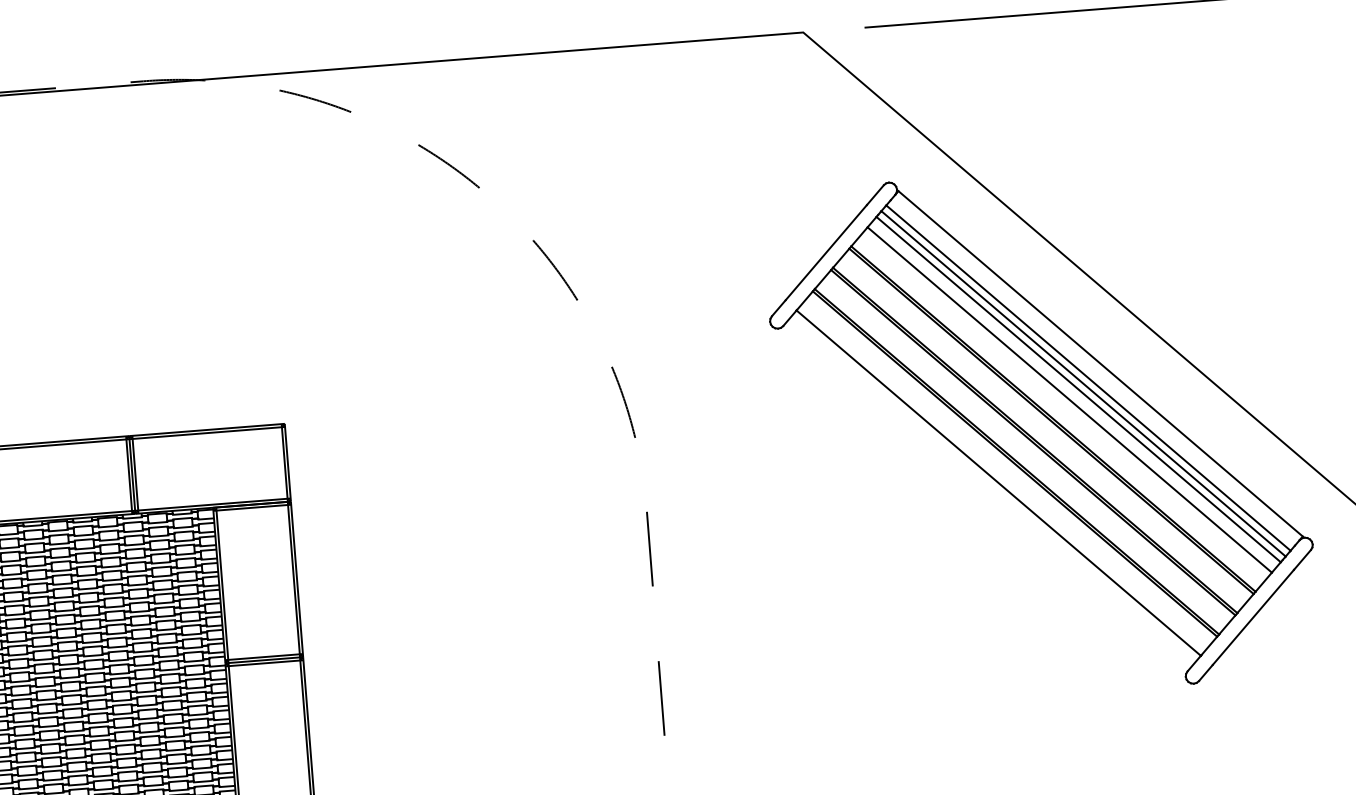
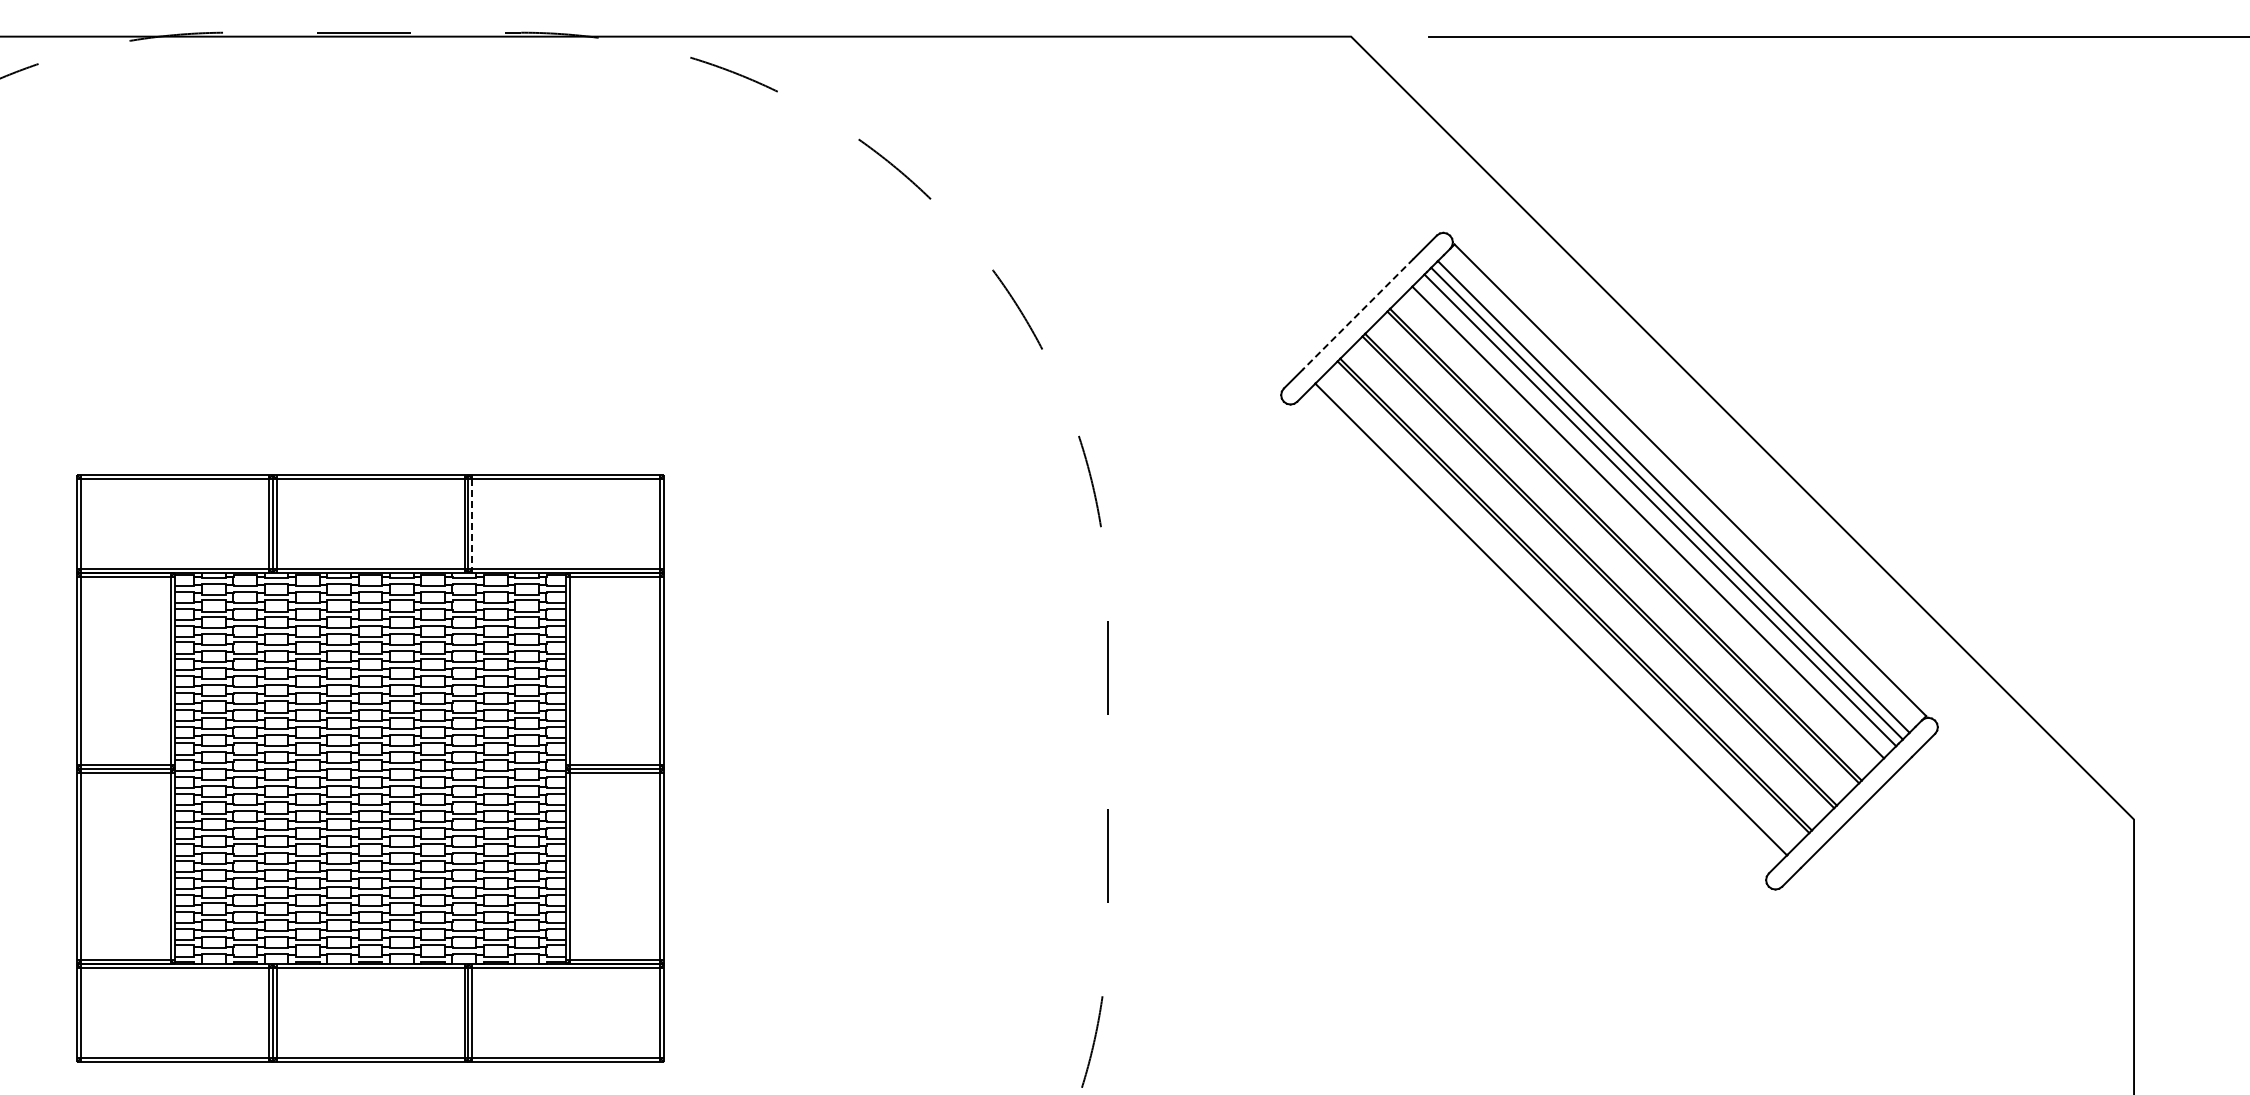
line: (826, 252) -> (1358, 314), solid -> dashed
line: (135, 475) -> (472, 524), solid -> dashed

